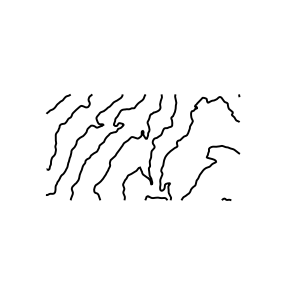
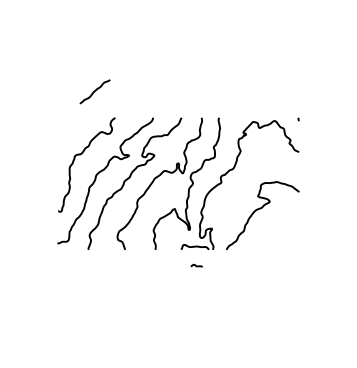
curve: (58, 103) -> (94, 91), moved
curve: (226, 199) -> (196, 265), moved

